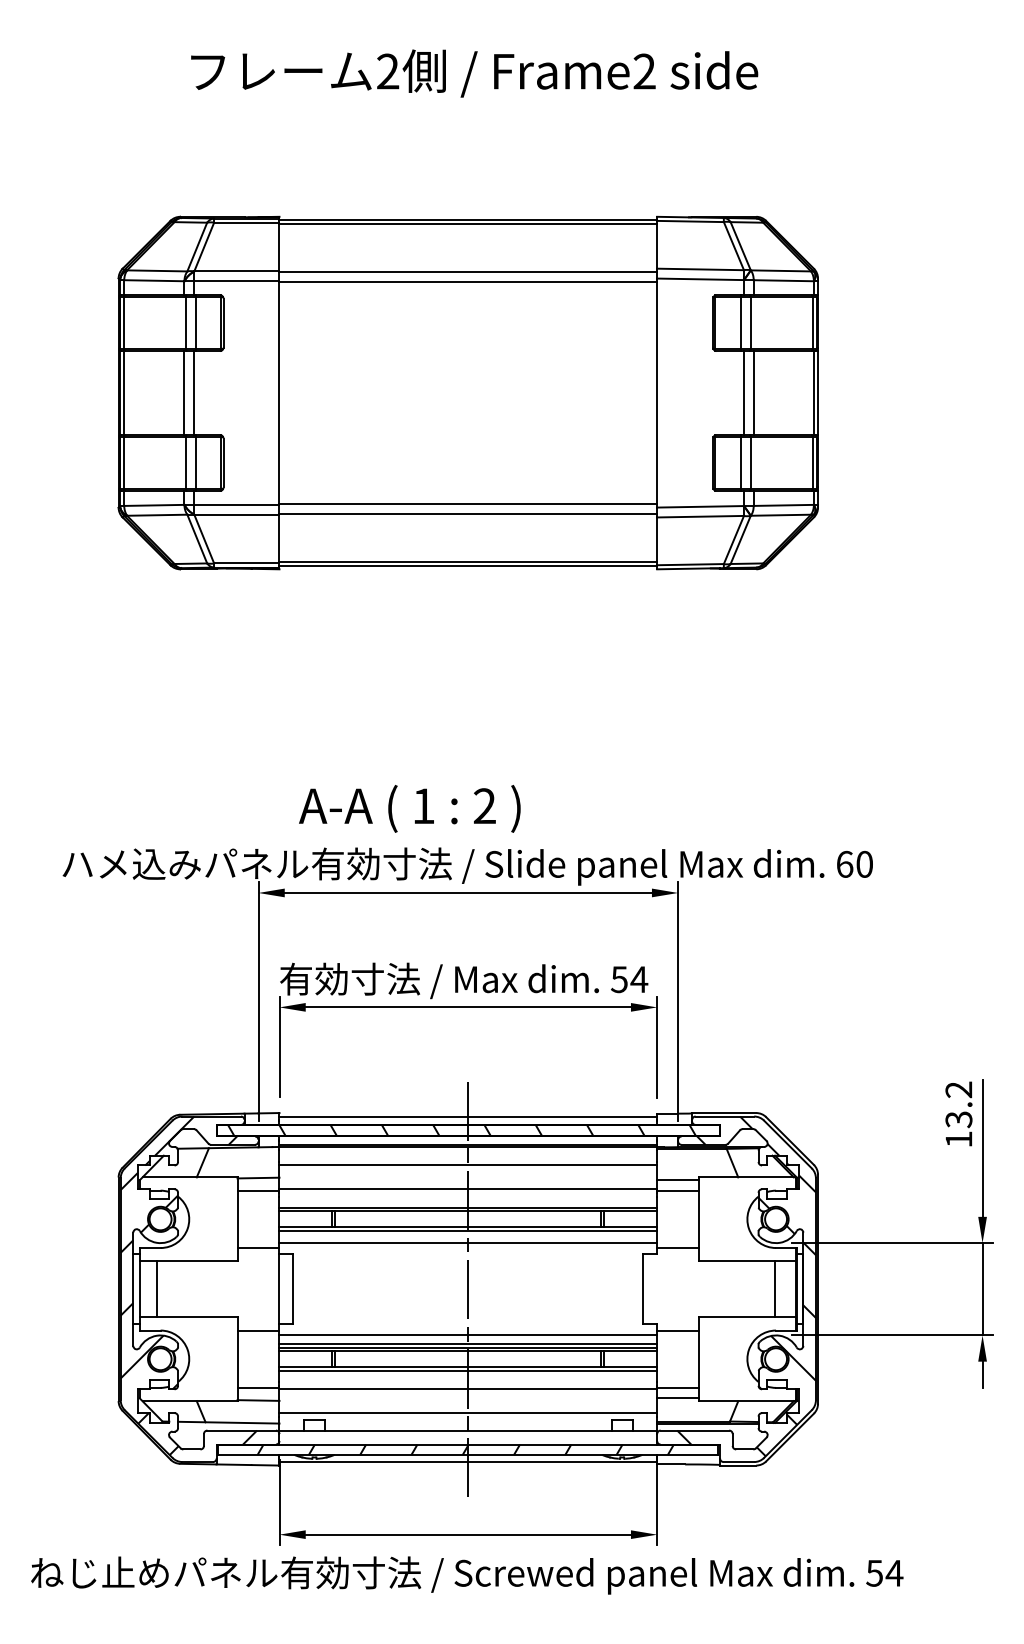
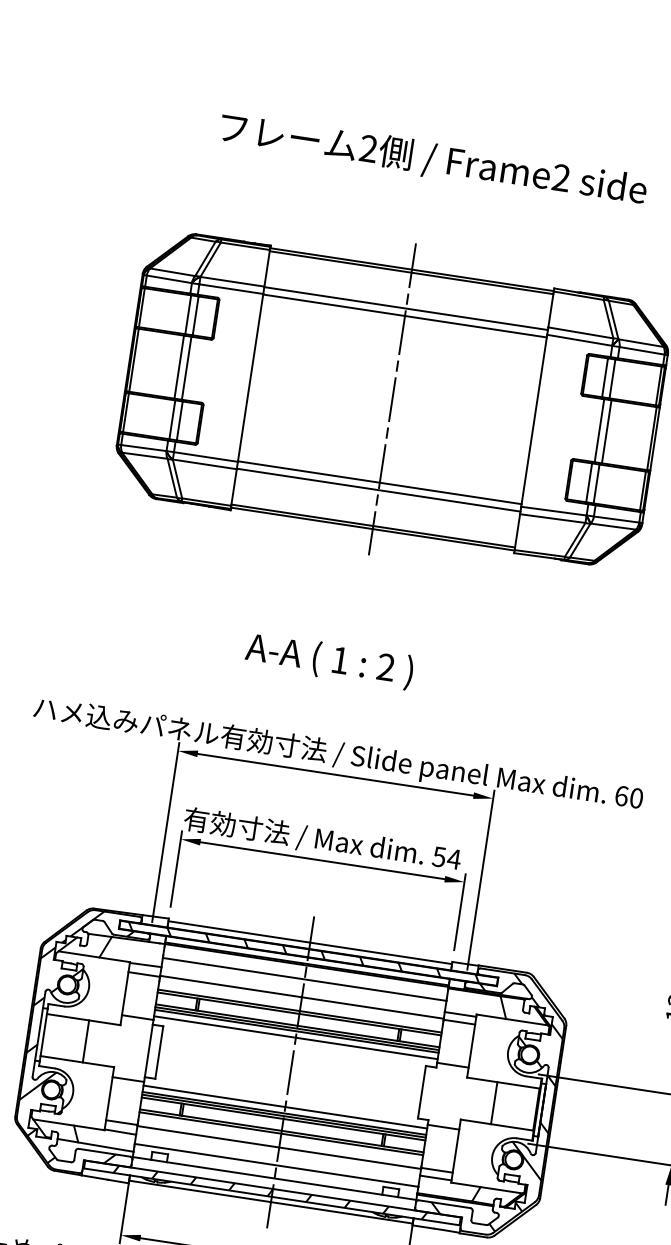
line: (468, 392) -> (392, 398), added
text: (409, 808) -> (329, 660), moved
line: (468, 1234) -> (296, 1031), added
line: (156, 1289) -> (85, 1041), moved
line: (775, 1289) -> (494, 1103), moved

